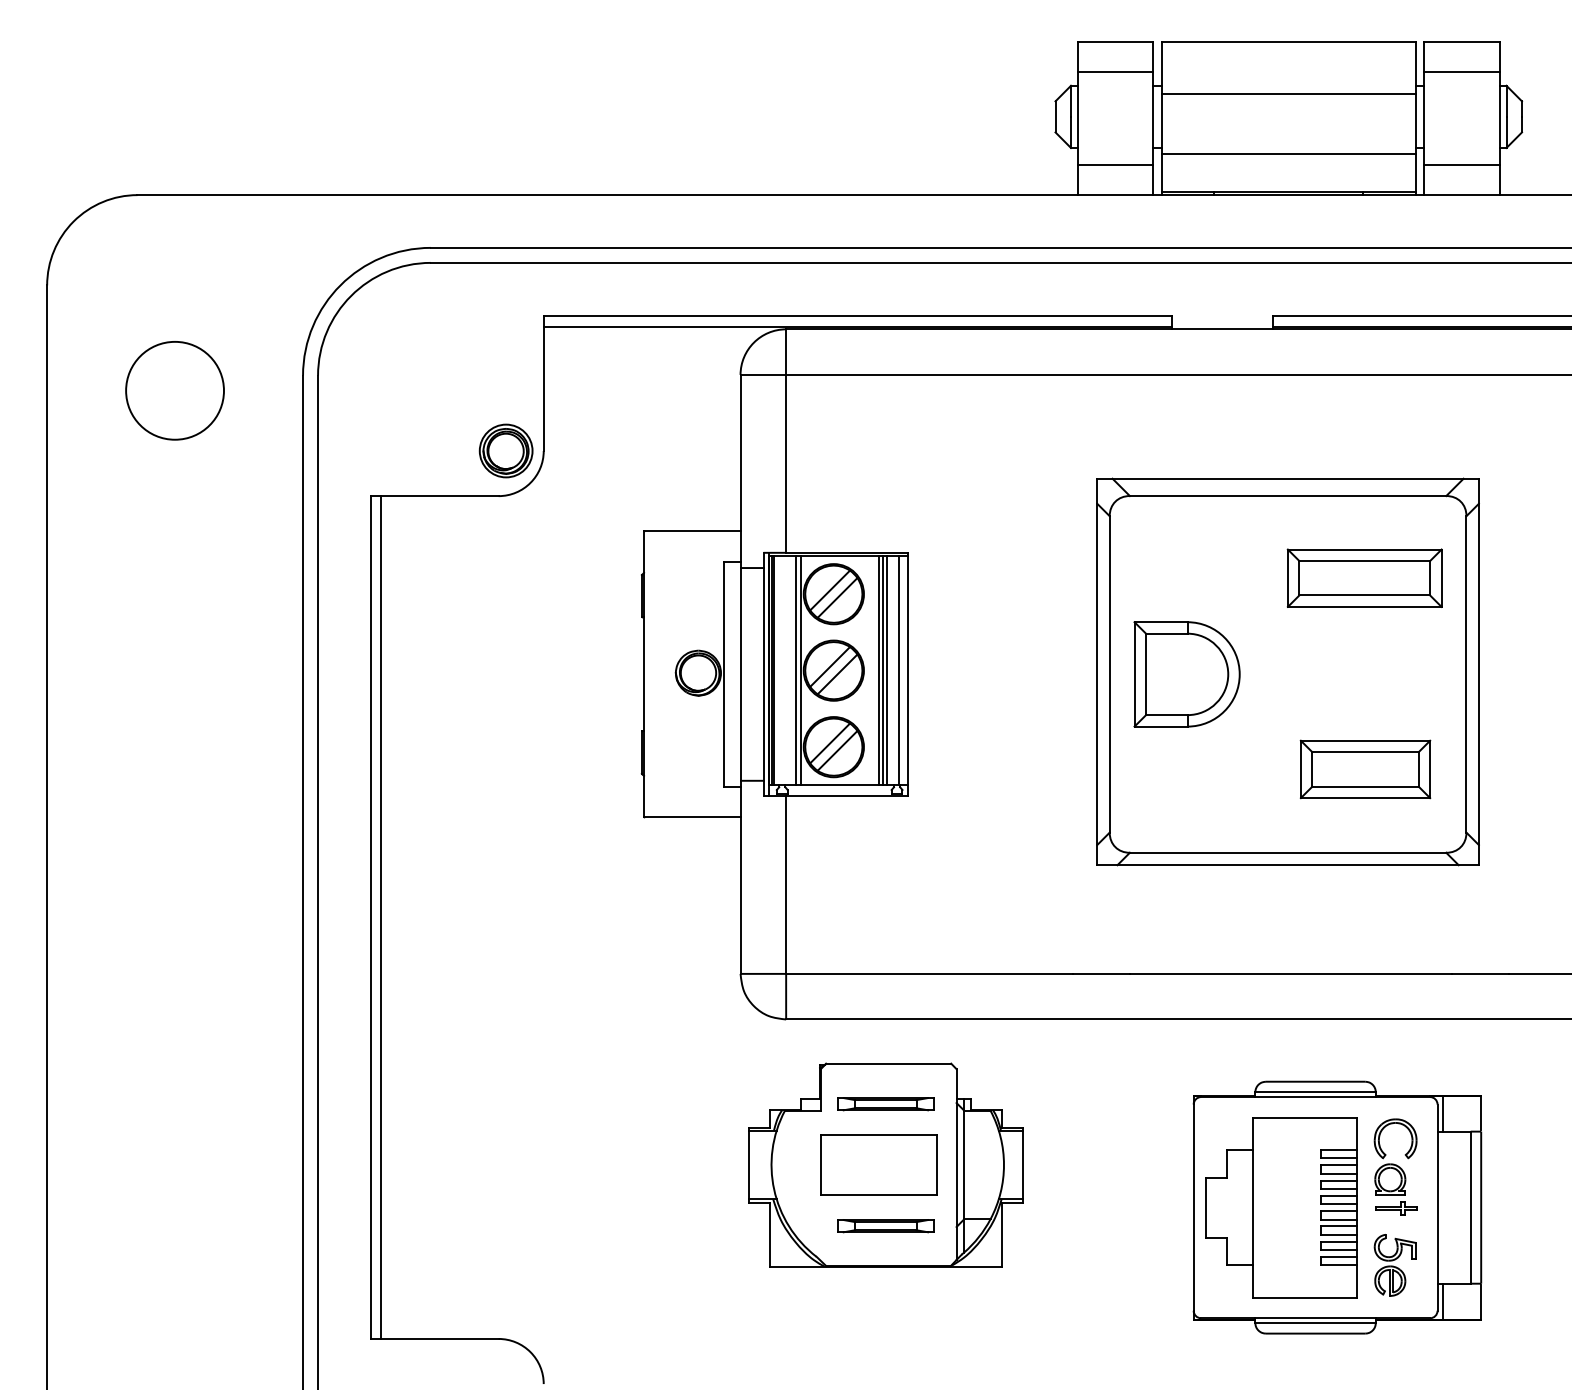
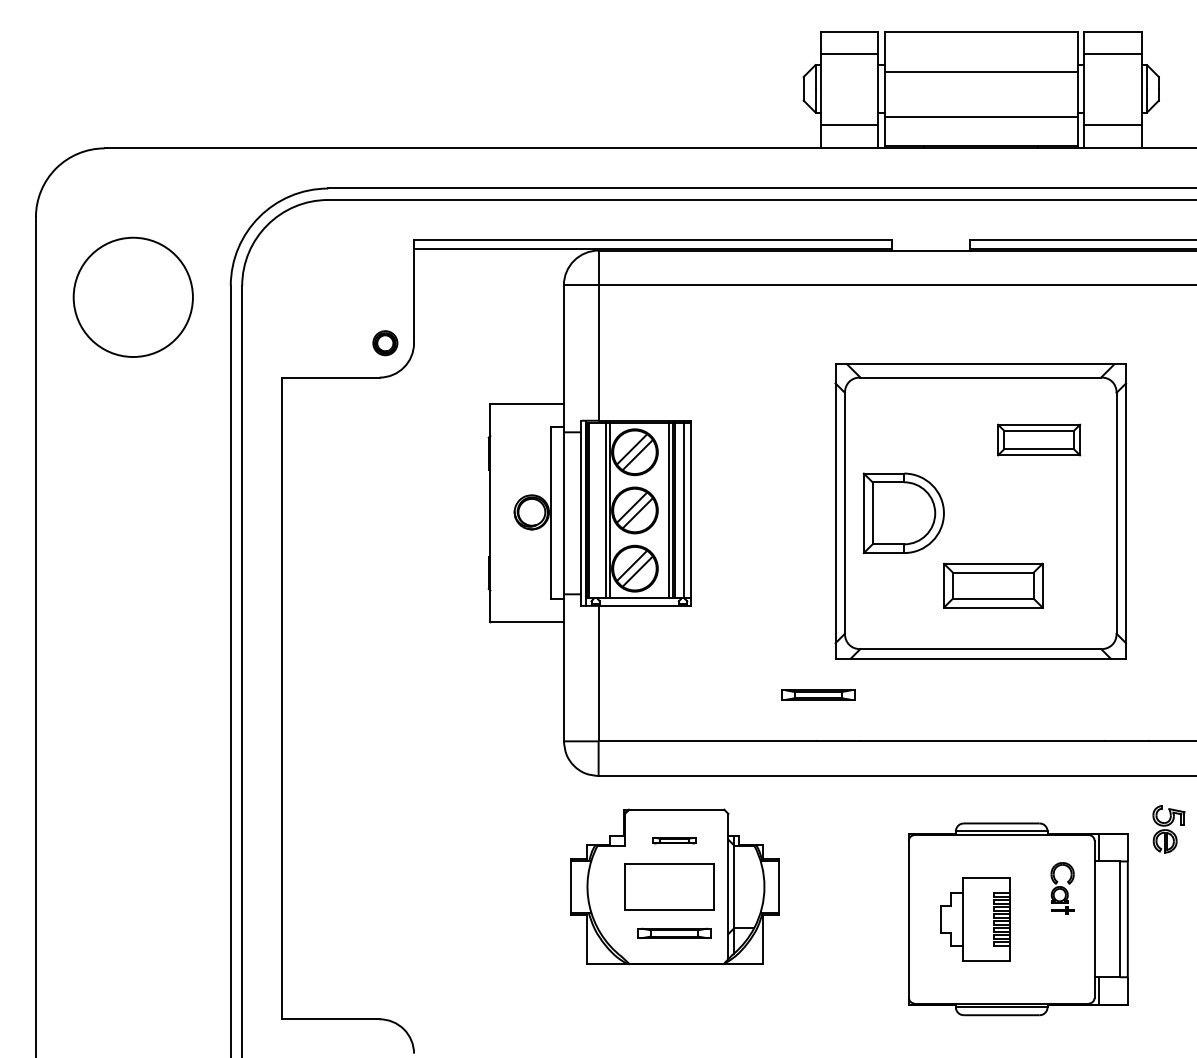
circle: (174, 390) -> (132, 297), size x1.6
part: (505, 450) -> (384, 342), size x0.6
part: (1364, 577) -> (1038, 439), size x0.7
part: (1365, 769) -> (993, 585), moved
part: (1074, 913) -> (818, 695), added
line: (380, 917) -> (289, 698), removed
part: (885, 1104) -> (674, 840), size x0.6
part: (1395, 1166) -> (1062, 888), size x0.7
part: (1281, 1207) -> (975, 919), size x0.6
part: (1394, 1265) -> (1168, 829), moved

